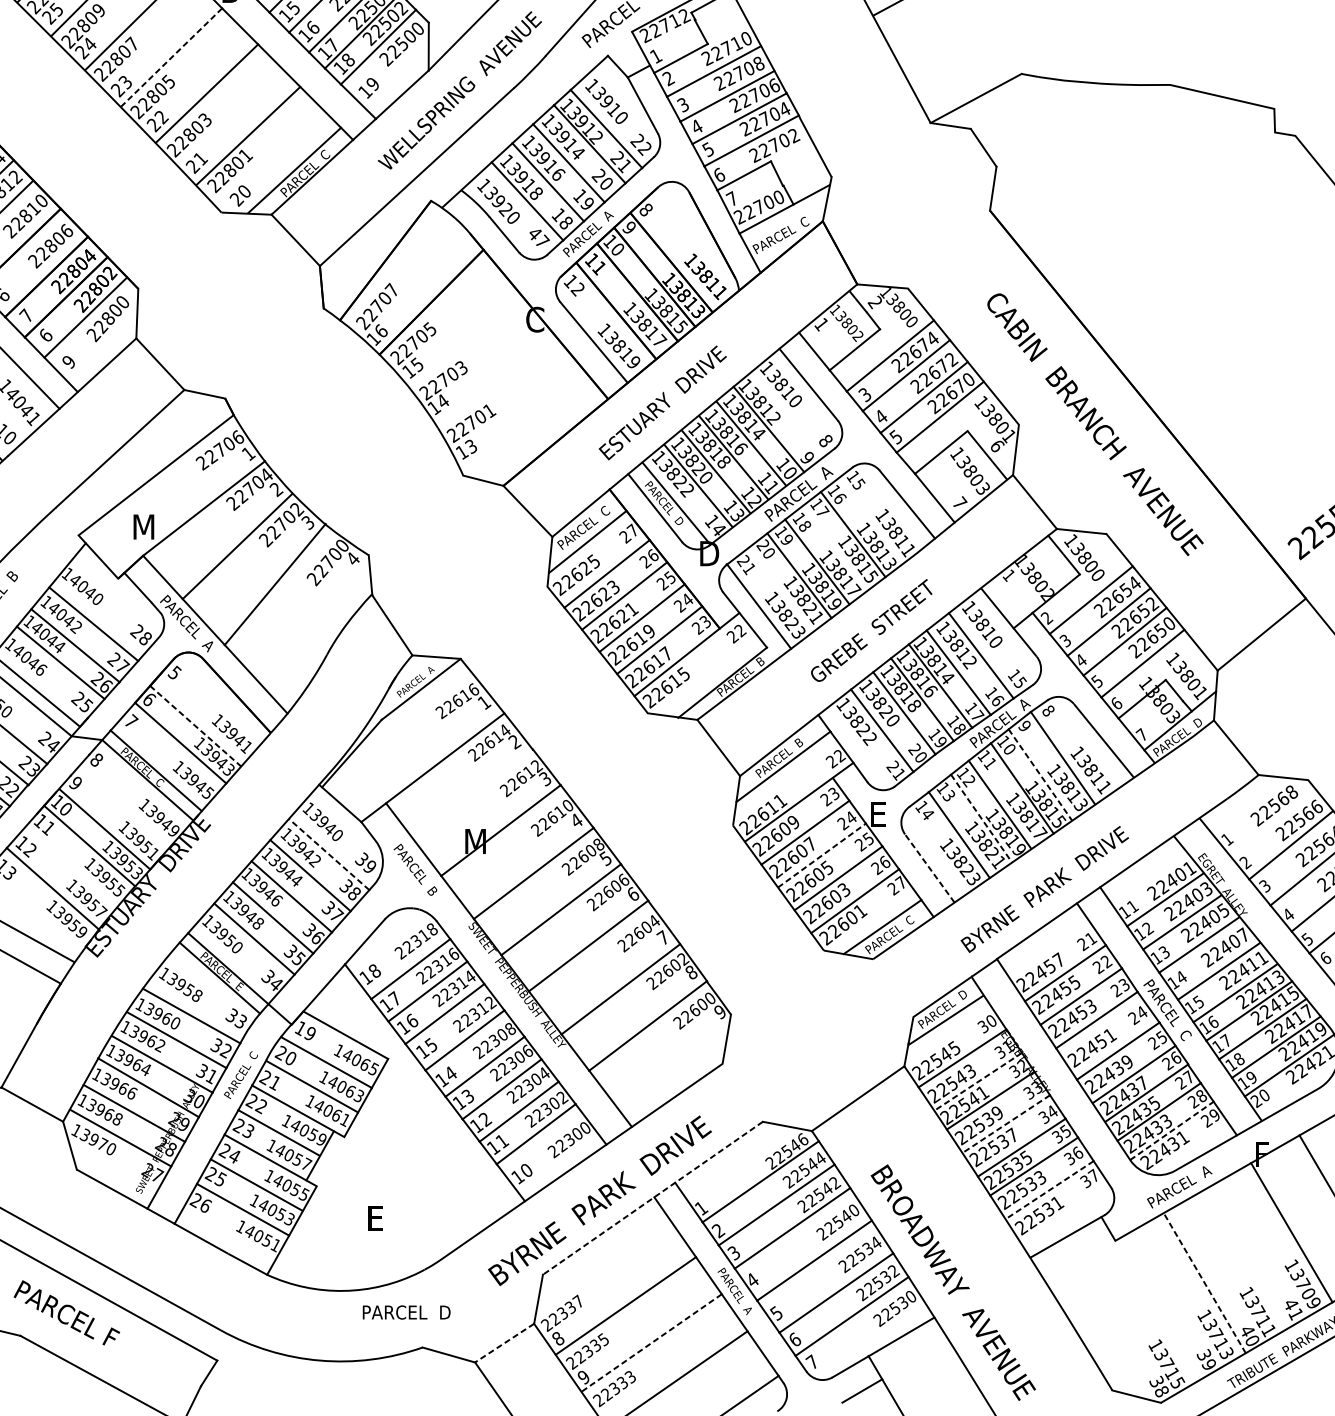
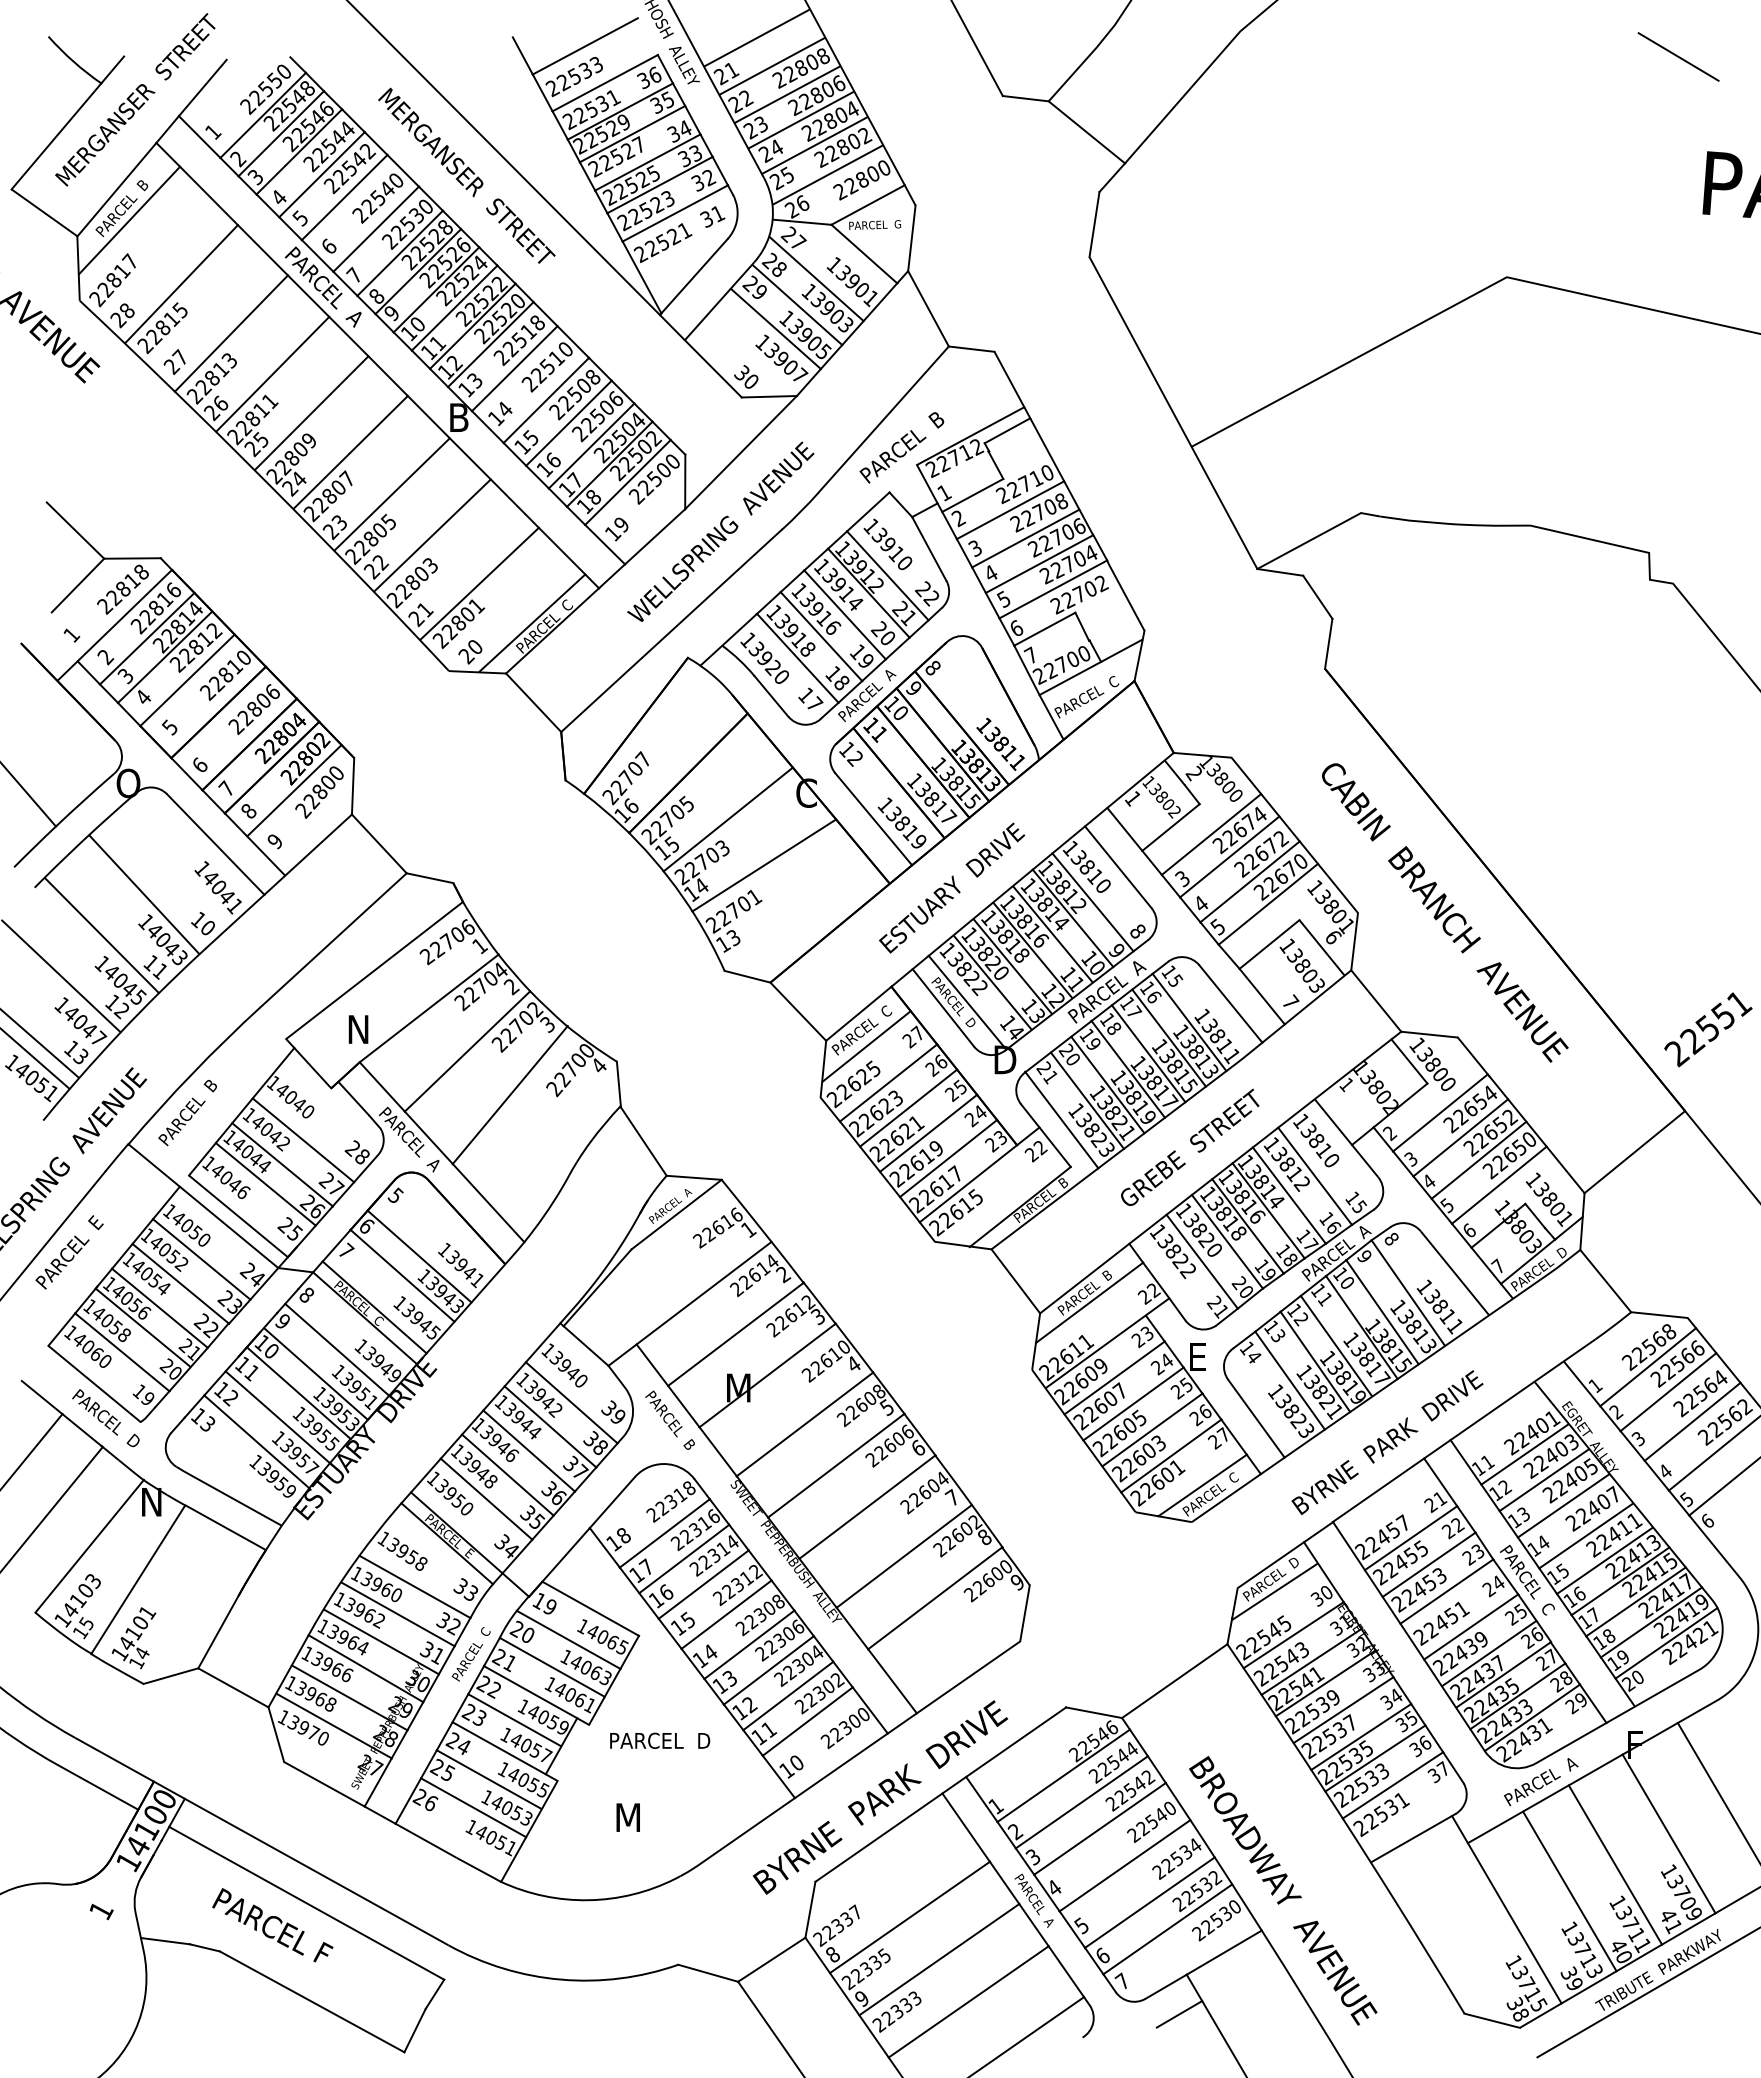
line: (171, 58) -> (391, 495), dashed -> solid
text: (535, 234) -> (806, 695), 47 -> 17
text: (45, 334) -> (248, 810), 6 -> 8
line: (465, 342) -> (727, 819), added
line: (498, 383) -> (764, 865), added
line: (786, 415) -> (1092, 902), added
line: (871, 520) -> (1189, 1022), added
text: (145, 527) -> (362, 1029), M -> N
line: (835, 548) -> (1148, 1053), added
line: (780, 589) -> (1086, 1100), added
line: (195, 726) -> (419, 1256), dashed -> solid
line: (1040, 775) -> (1382, 1312), dashed -> solid
line: (472, 793) -> (735, 1333), added
line: (123, 807) -> (337, 1349), added
line: (981, 818) -> (1315, 1361), dashed -> solid
line: (1273, 823) -> (1648, 1367), added
line: (328, 854) -> (571, 1402), dashed -> solid
line: (821, 856) -> (1133, 1404), dashed -> solid
line: (71, 867) -> (277, 1417), added
line: (929, 868) -> (1256, 1418), dashed -> solid
line: (978, 1081) -> (1311, 1661), dashed -> solid
line: (1006, 1124) -> (1343, 1710), dashed -> solid
line: (1172, 1130) -> (1532, 1717), dashed -> solid
line: (1049, 1190) -> (1392, 1785), dashed -> solid
line: (652, 1198) -> (940, 1794), dashed -> solid
text: (378, 1218) -> (627, 1817), E -> M
line: (1244, 1259) -> (1615, 1864), added
line: (1204, 1283) -> (1569, 1891), dashed -> solid
line: (1156, 1311) -> (1514, 1923), added
text: (407, 1312) -> (660, 1740), moved
line: (650, 1342) -> (938, 1959), dashed -> solid
line: (504, 1343) -> (771, 1960), dashed -> solid

